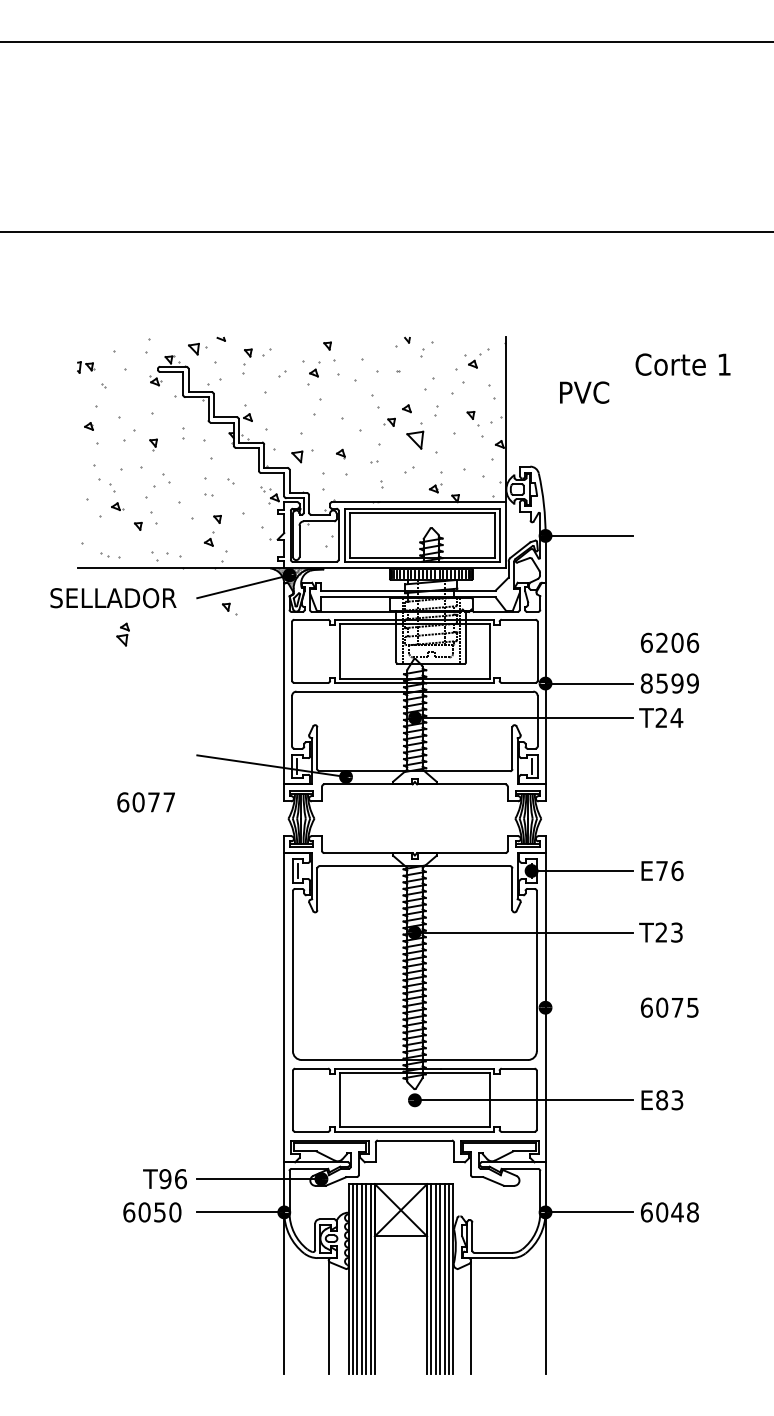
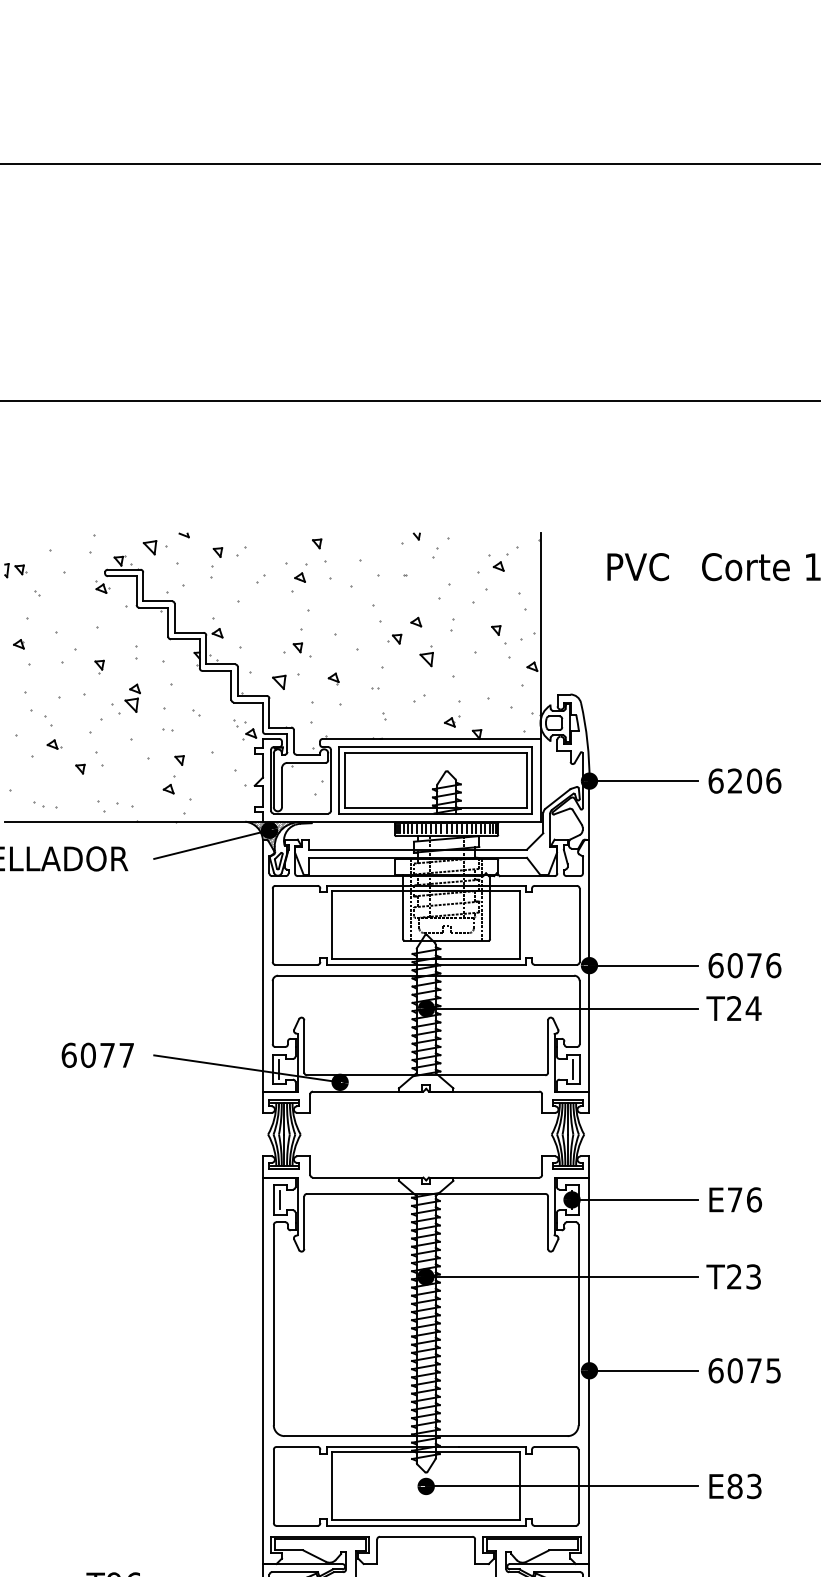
text: (584, 392) -> (638, 566), moved
part: (415, 435) -> (426, 655), size x0.62
part: (229, 608) -> (301, 649), moved
part: (122, 634) -> (131, 698), moved
text: (670, 642) -> (745, 780), moved
text: (669, 683) -> (744, 965), 8599 -> 6076
text: (145, 802) -> (96, 1055), moved
line: (588, 1007) -> (643, 1370), added

